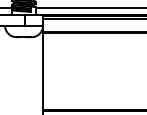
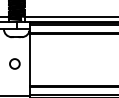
circle: (20, 76) -> (14, 63), added

